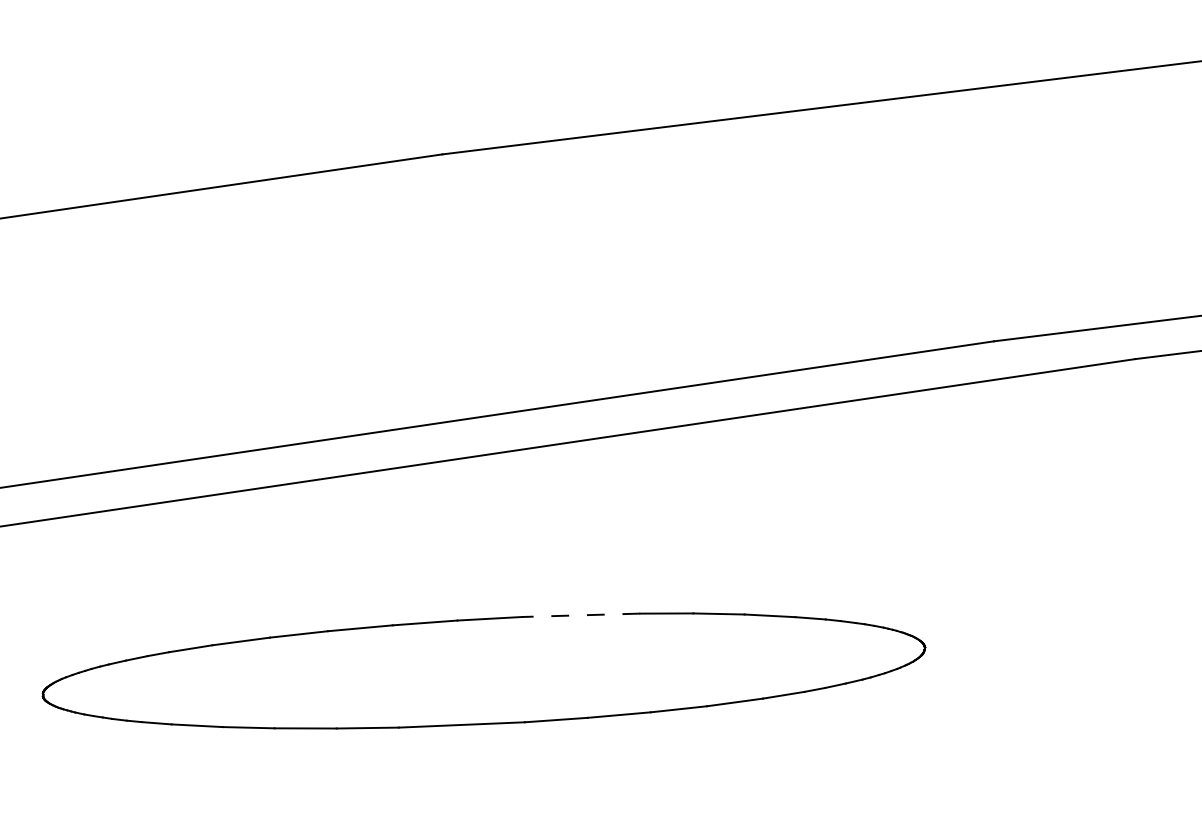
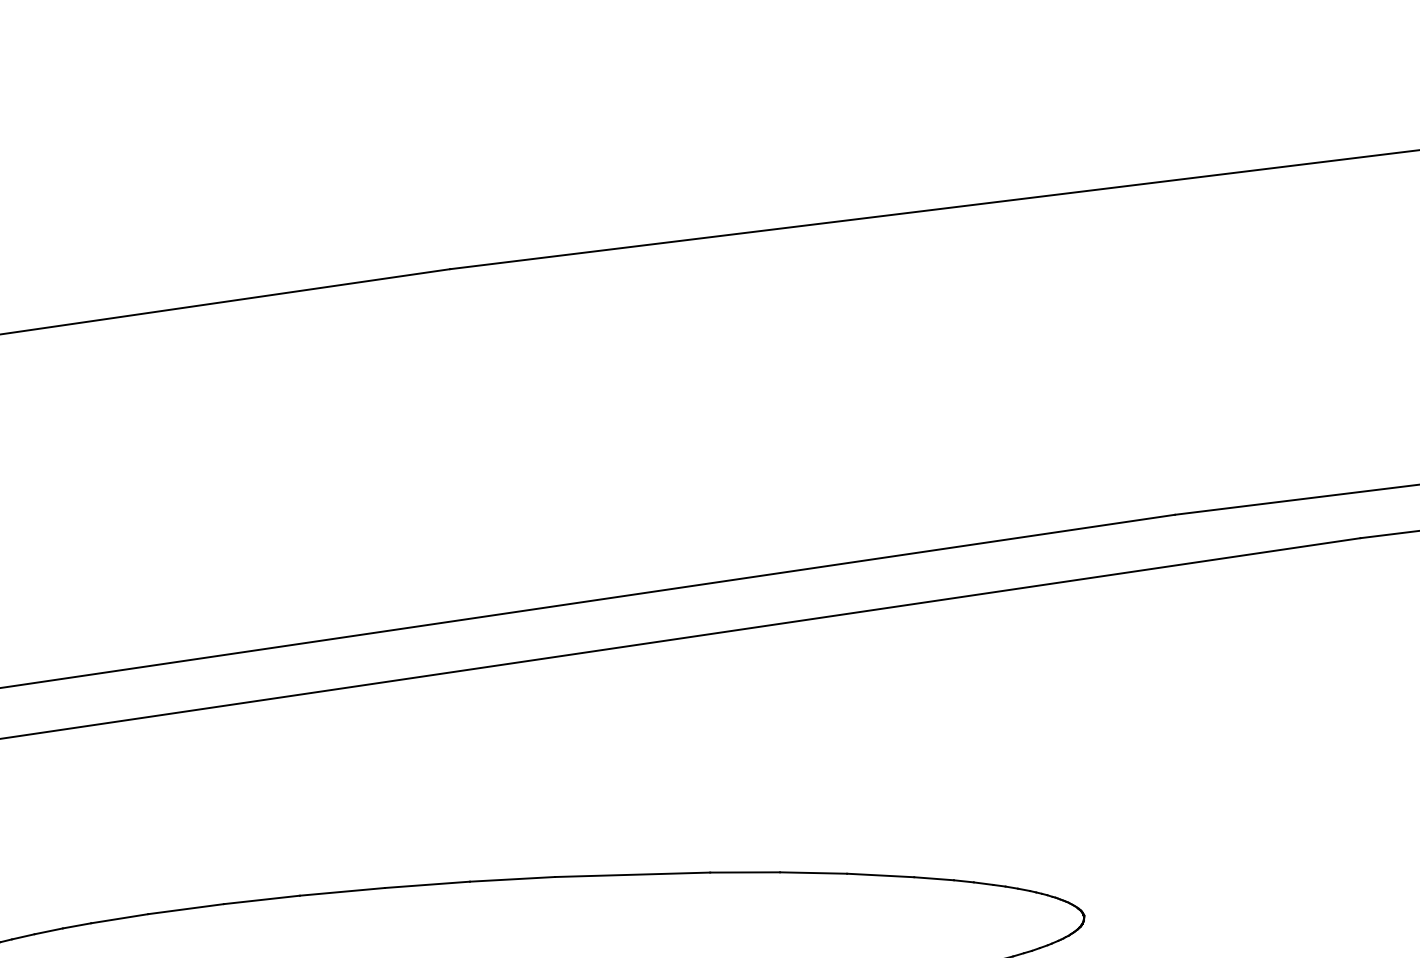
line: (580, 615) -> (631, 875), dashed -> solid

